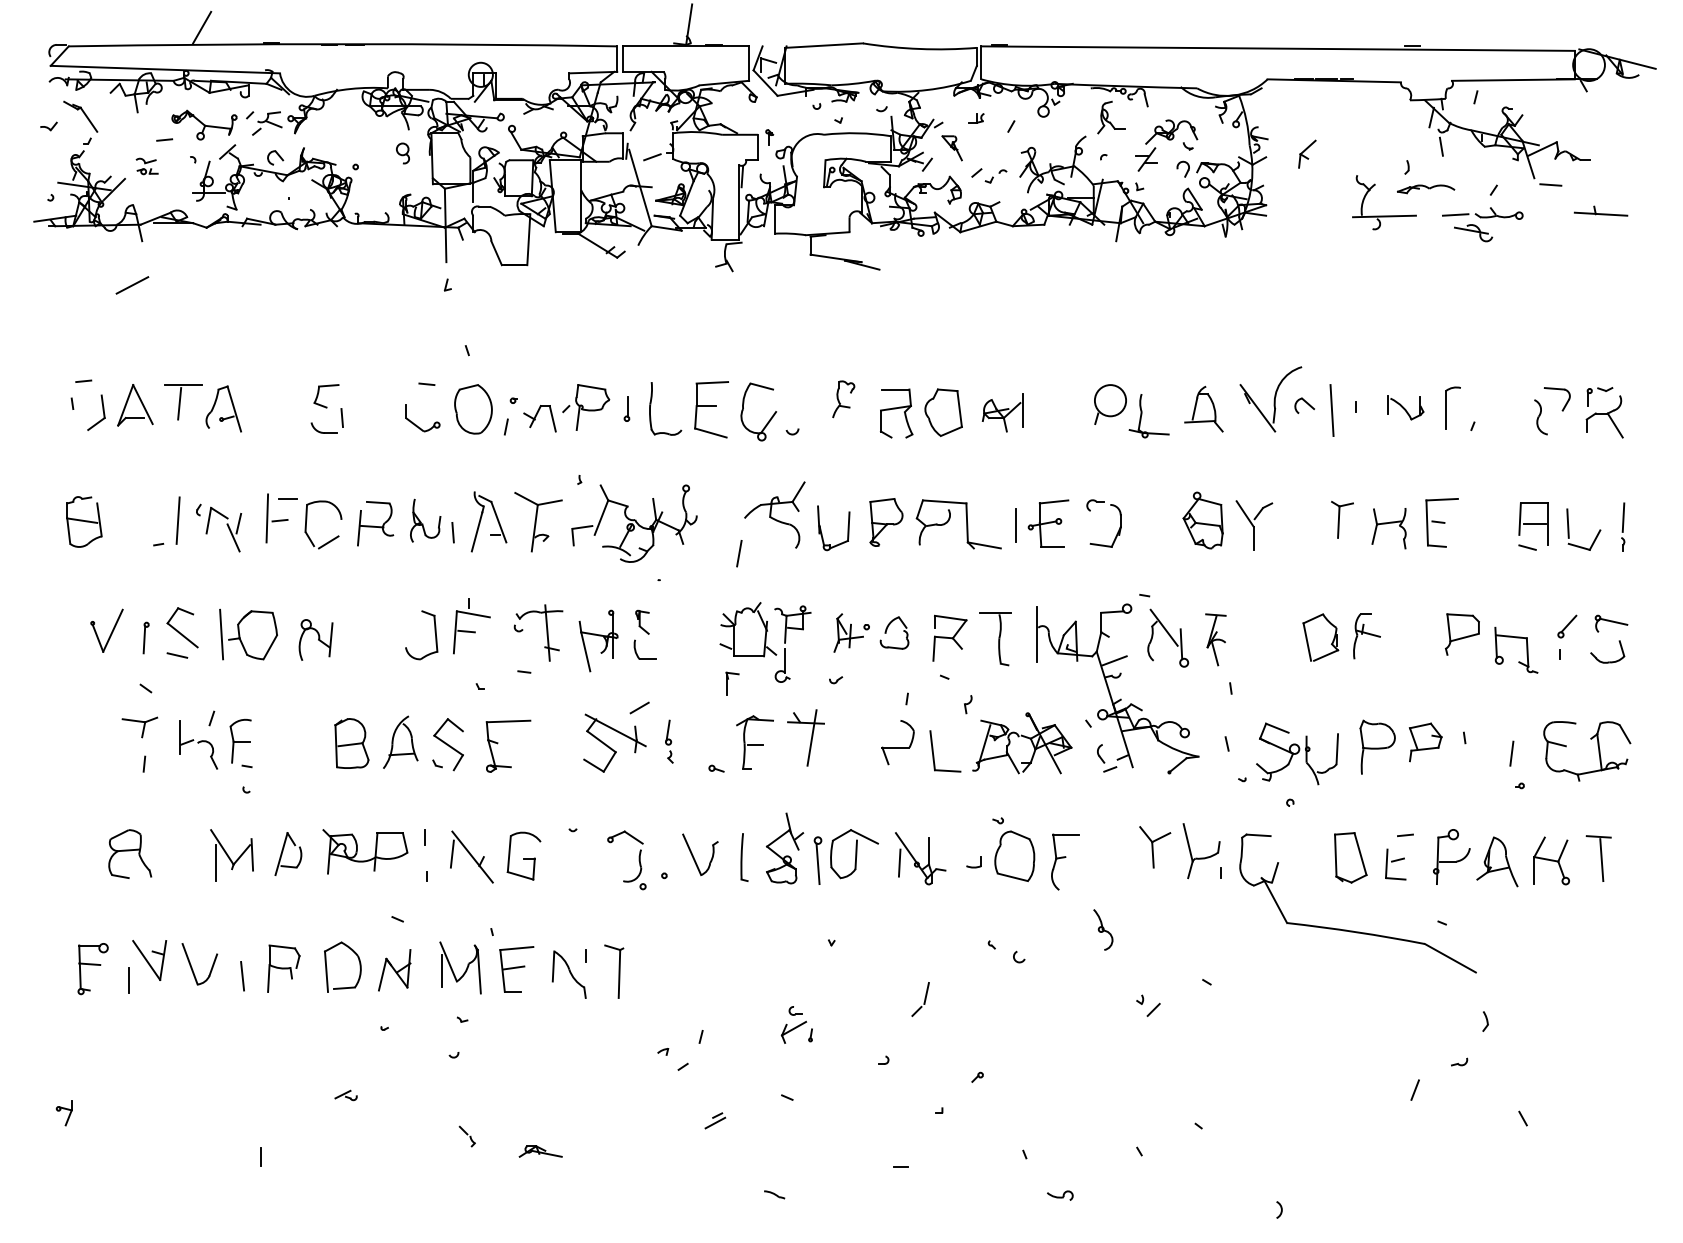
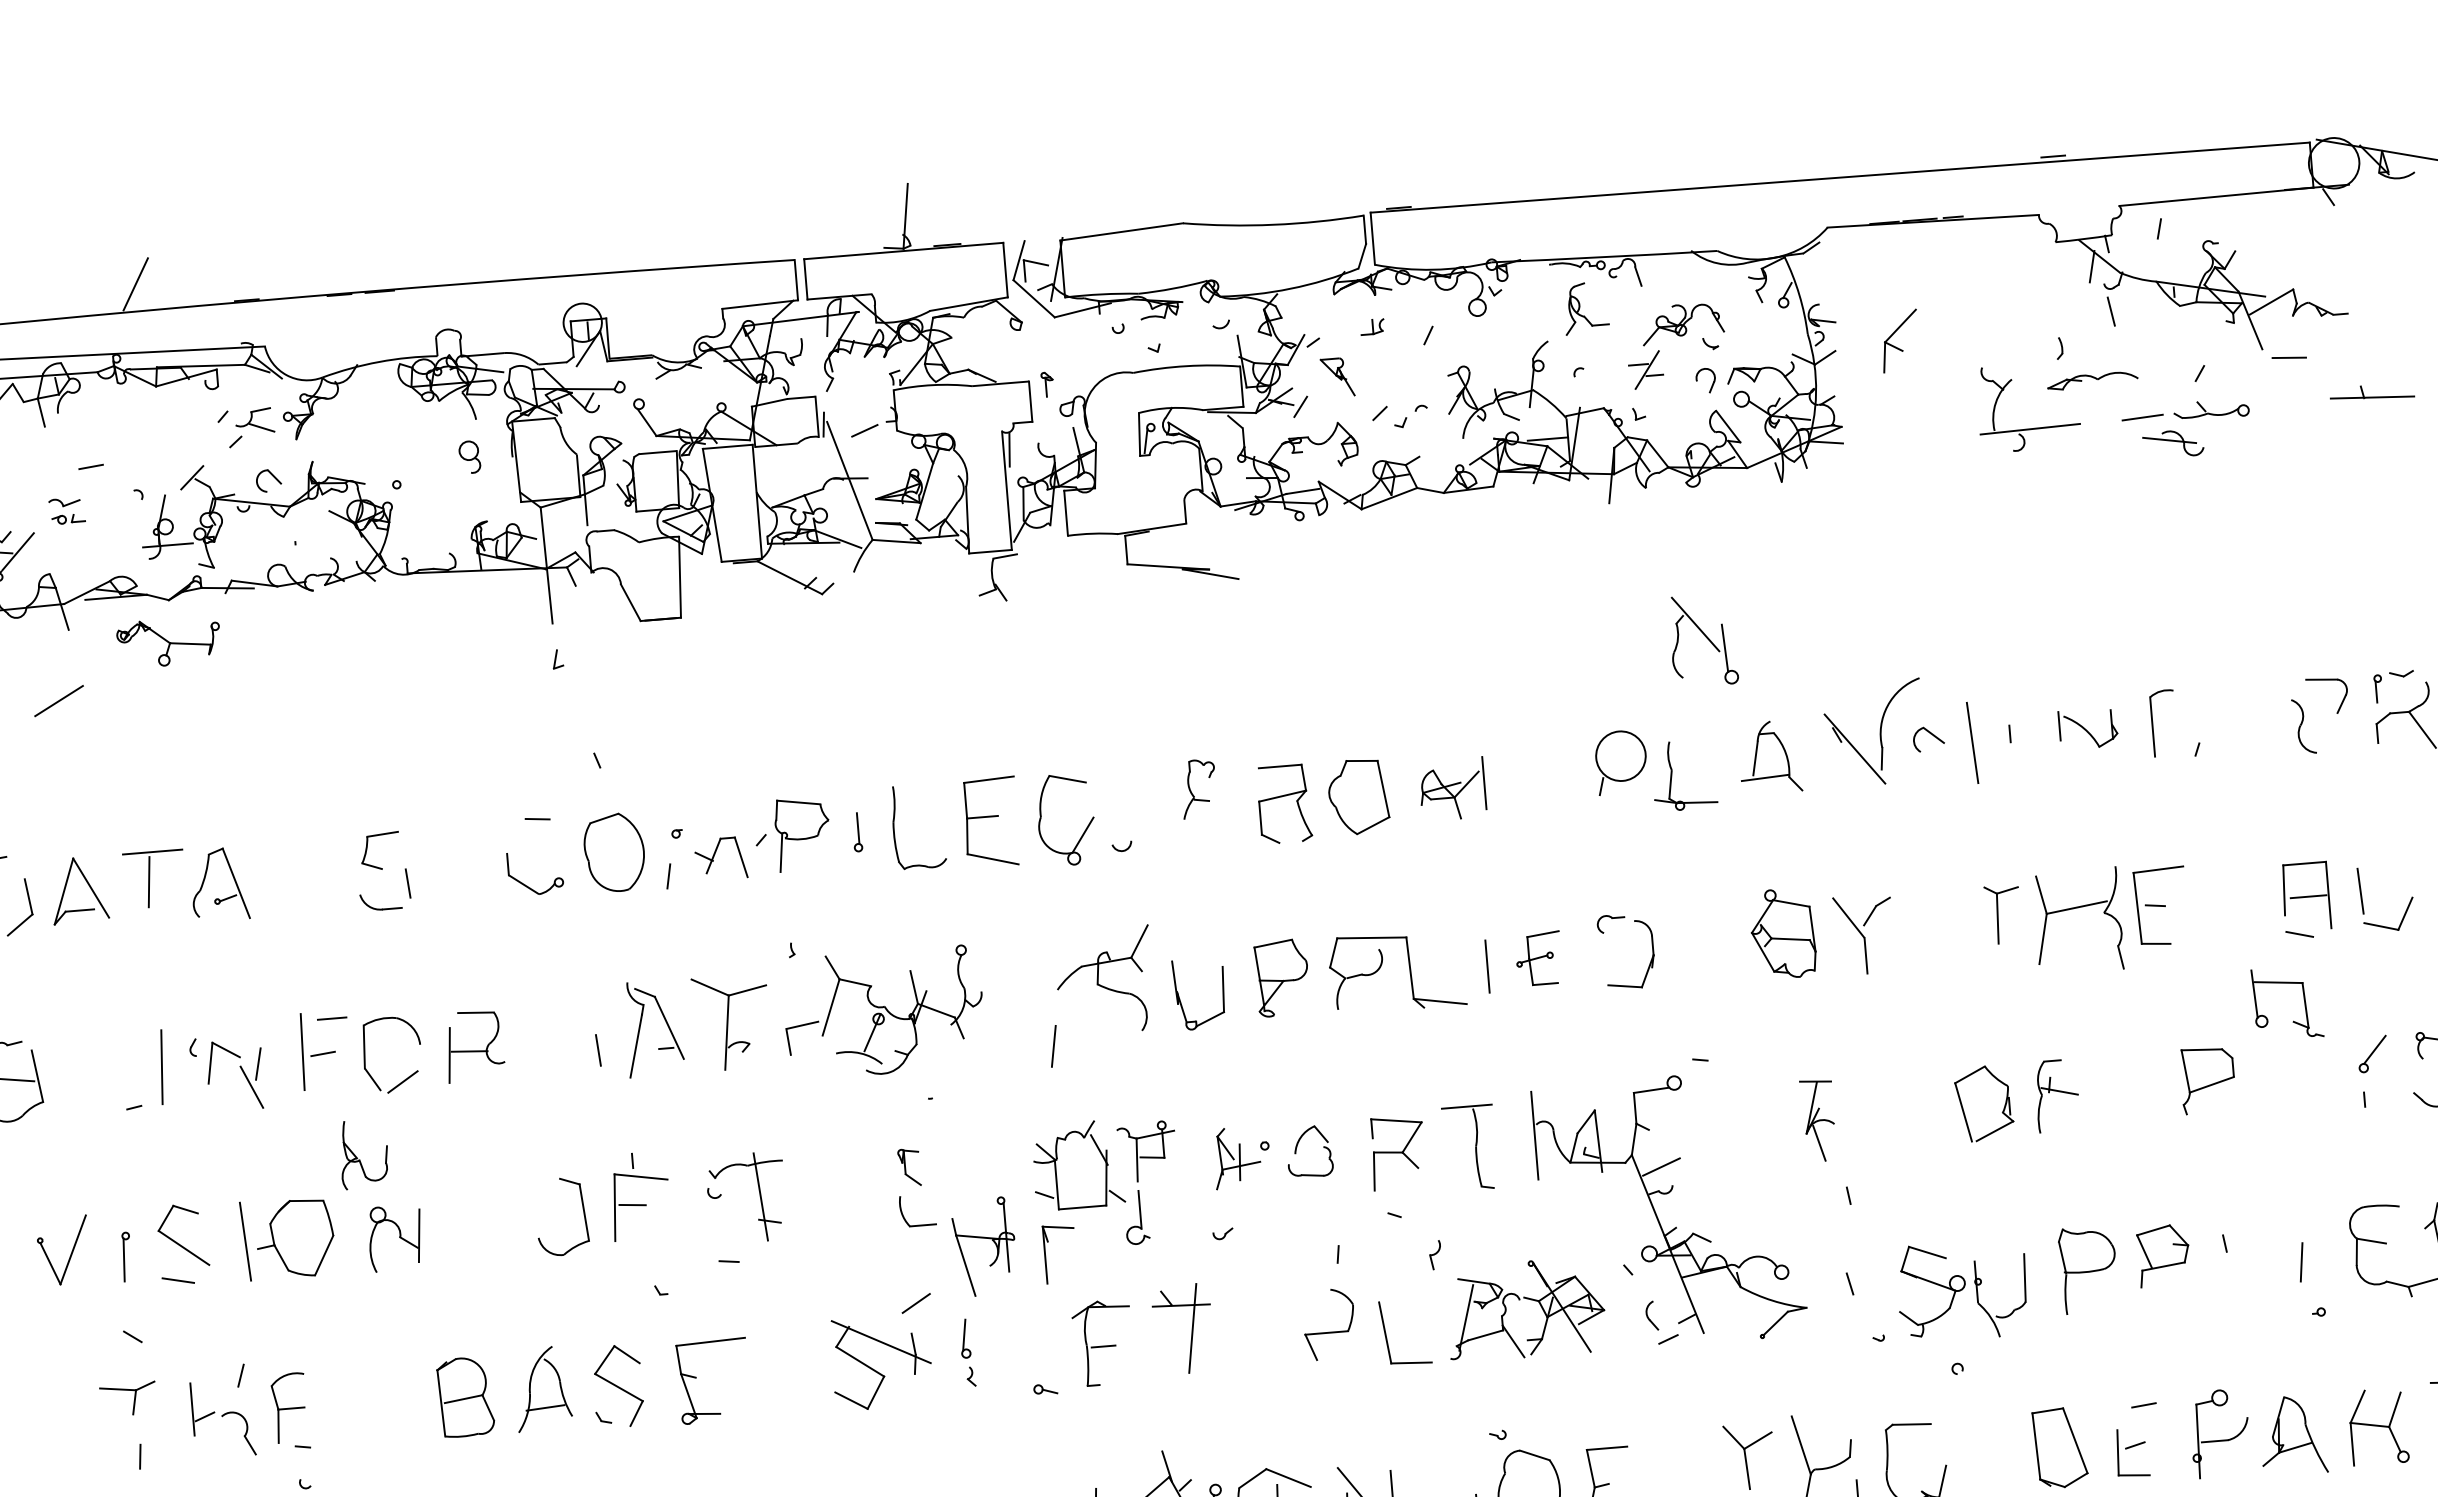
part: (204, 124) -> (168, 641), moved
part: (1307, 153) -> (1900, 339), size x1.4
part: (425, 520) -> (363, 1153), moved
part: (1048, 523) -> (1538, 958), size x0.7
part: (1388, 528) -> (2077, 922), size x1.6
part: (1168, 637) -> (1703, 639), moved
part: (598, 640) -> (984, 1246), moved
part: (1526, 649) -> (2303, 1000), moved
part: (732, 683) -> (1059, 1252), size x1.6

